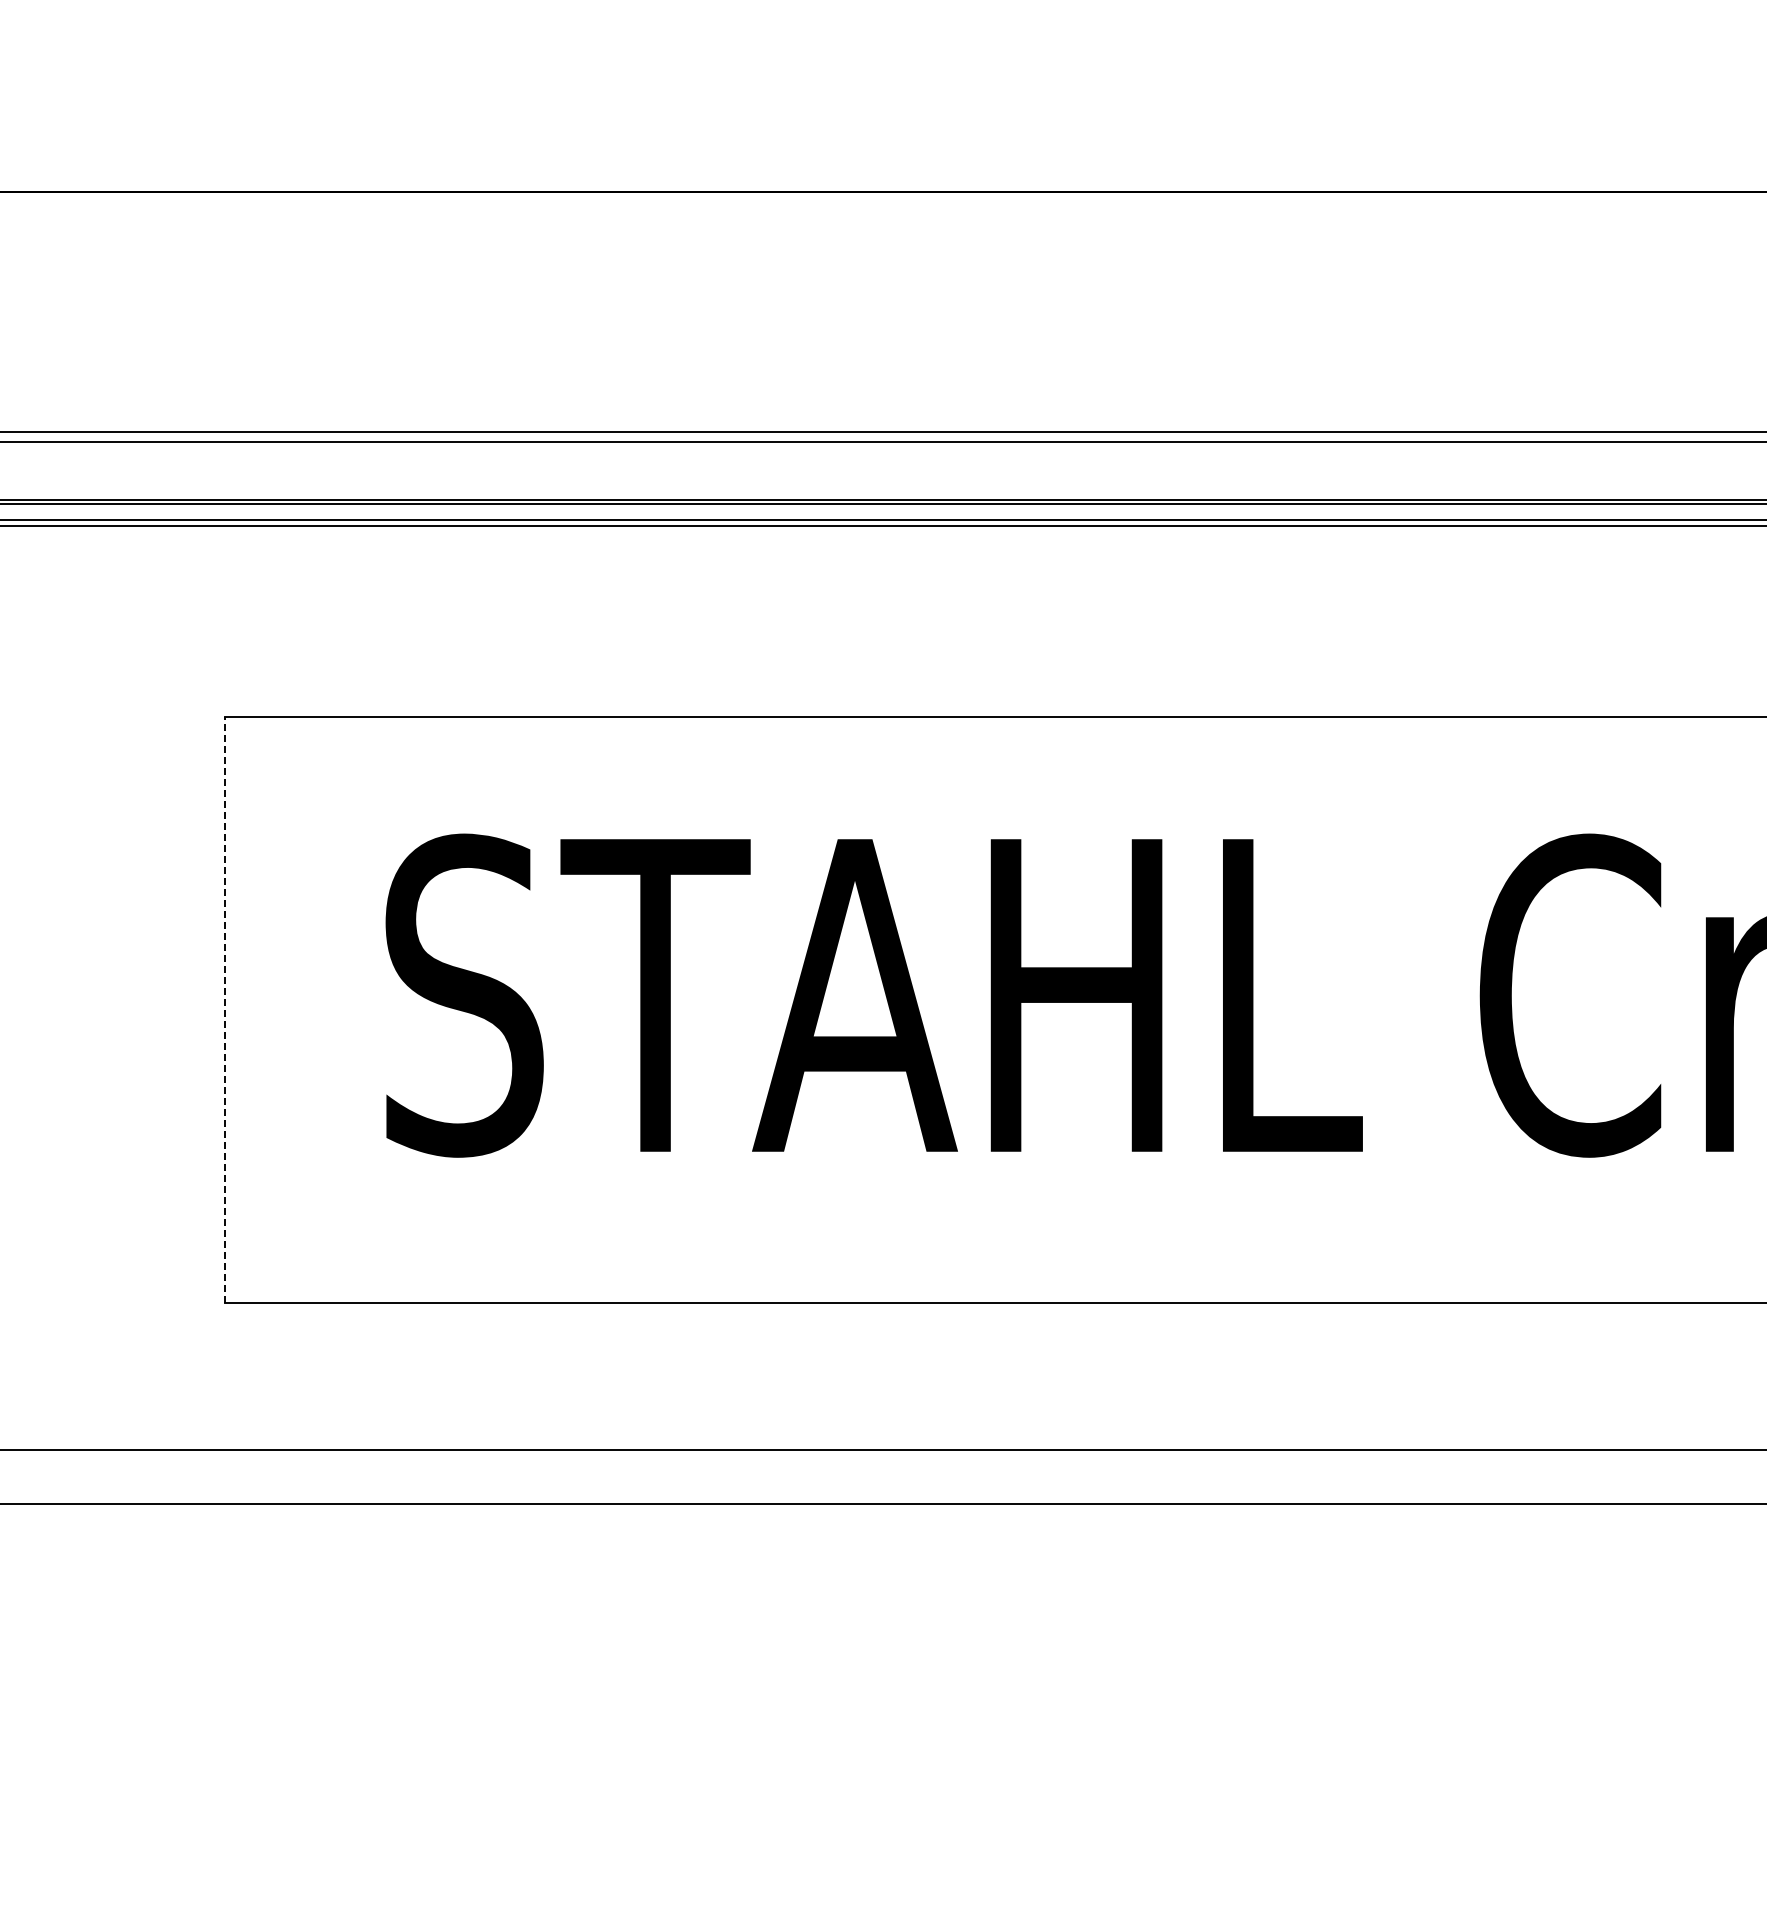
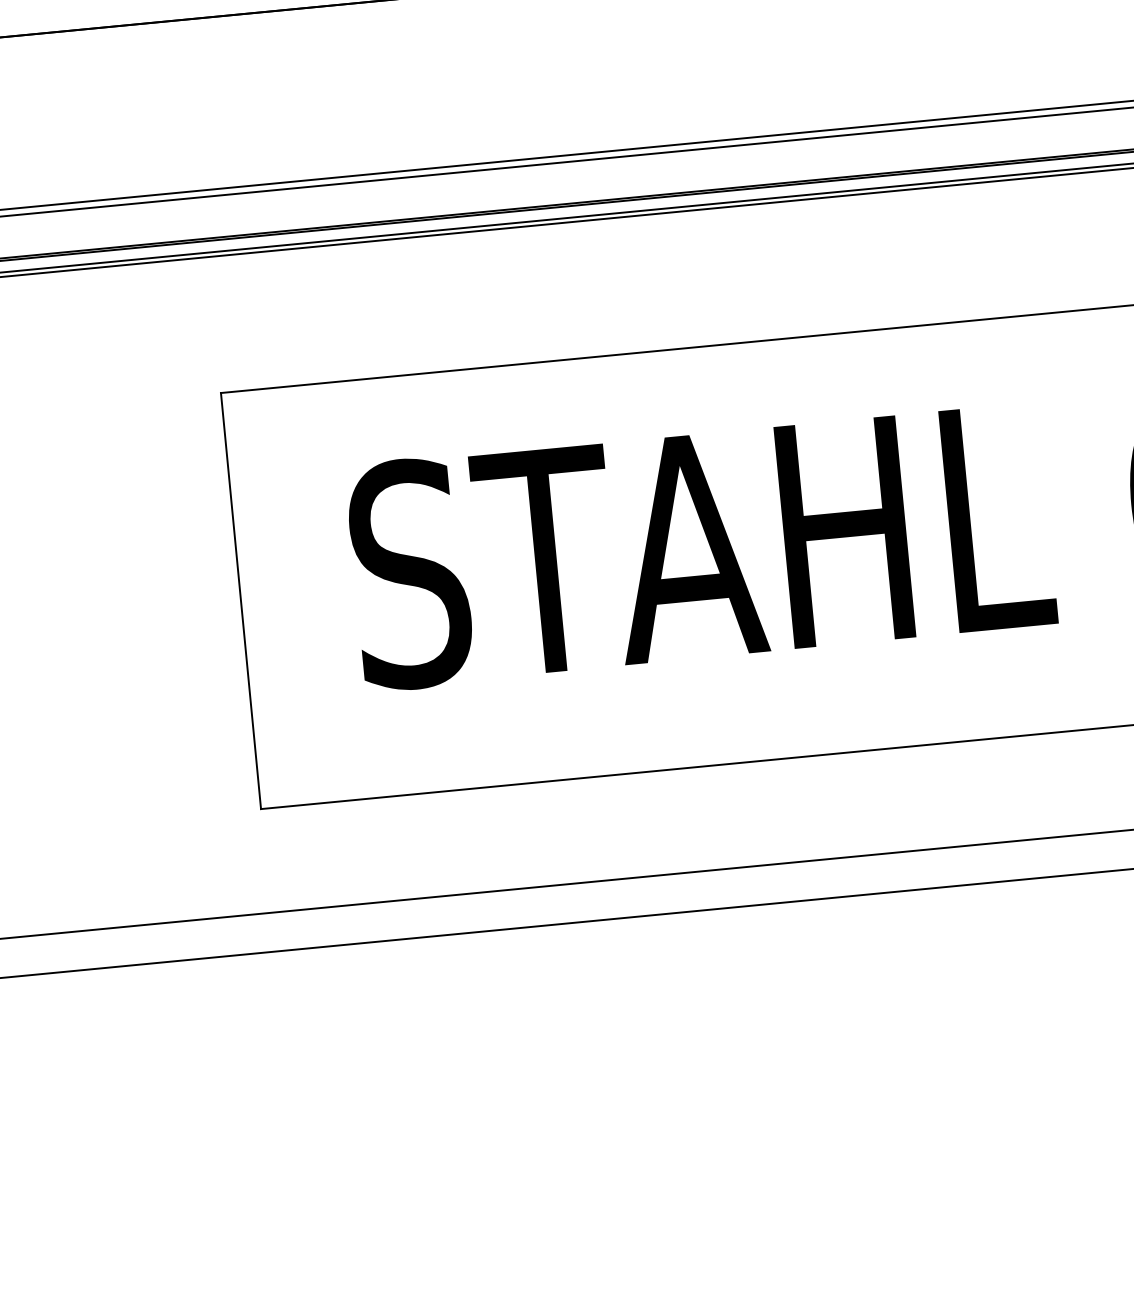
line: (224, 1010) -> (240, 601), dashed -> solid

